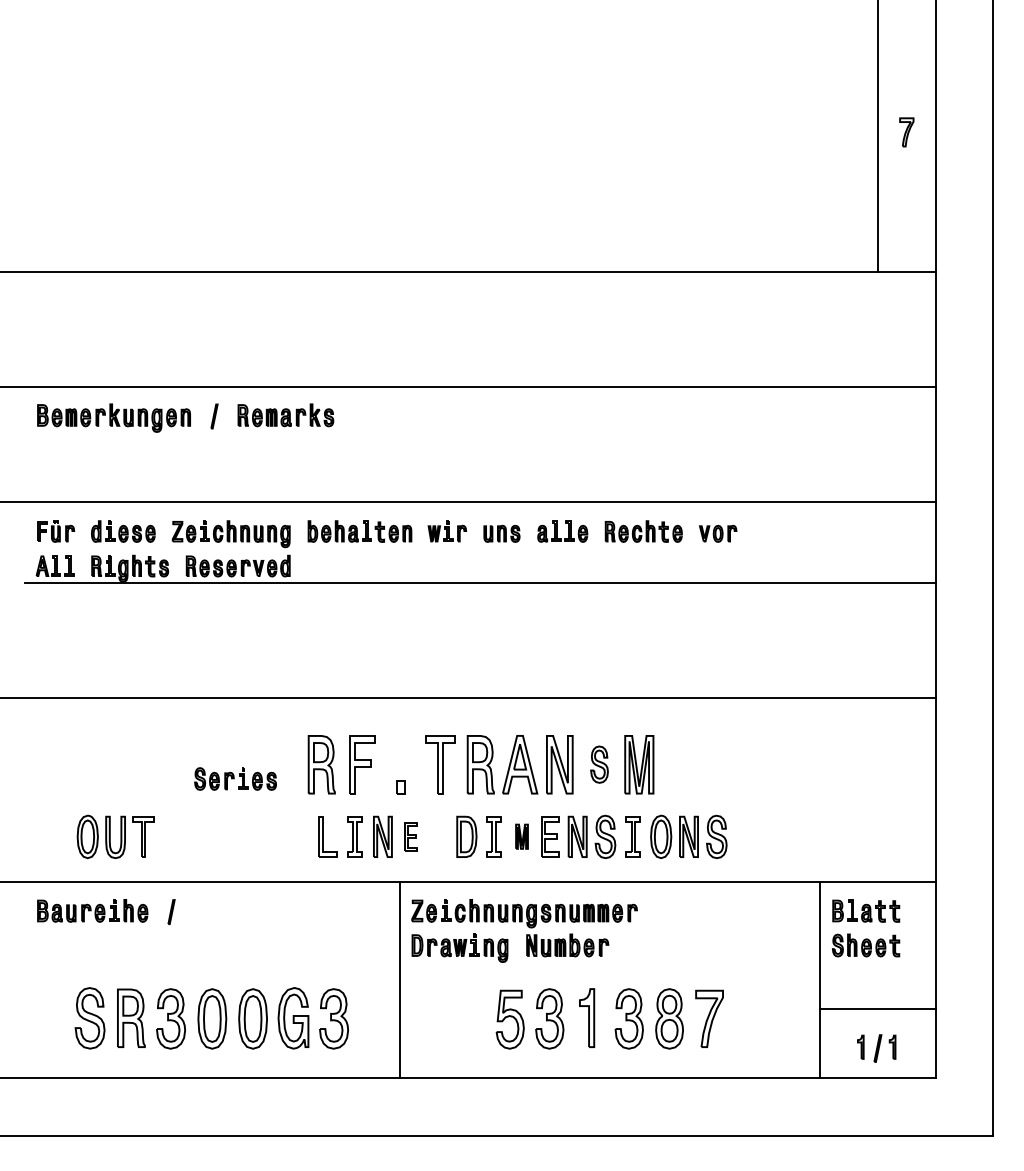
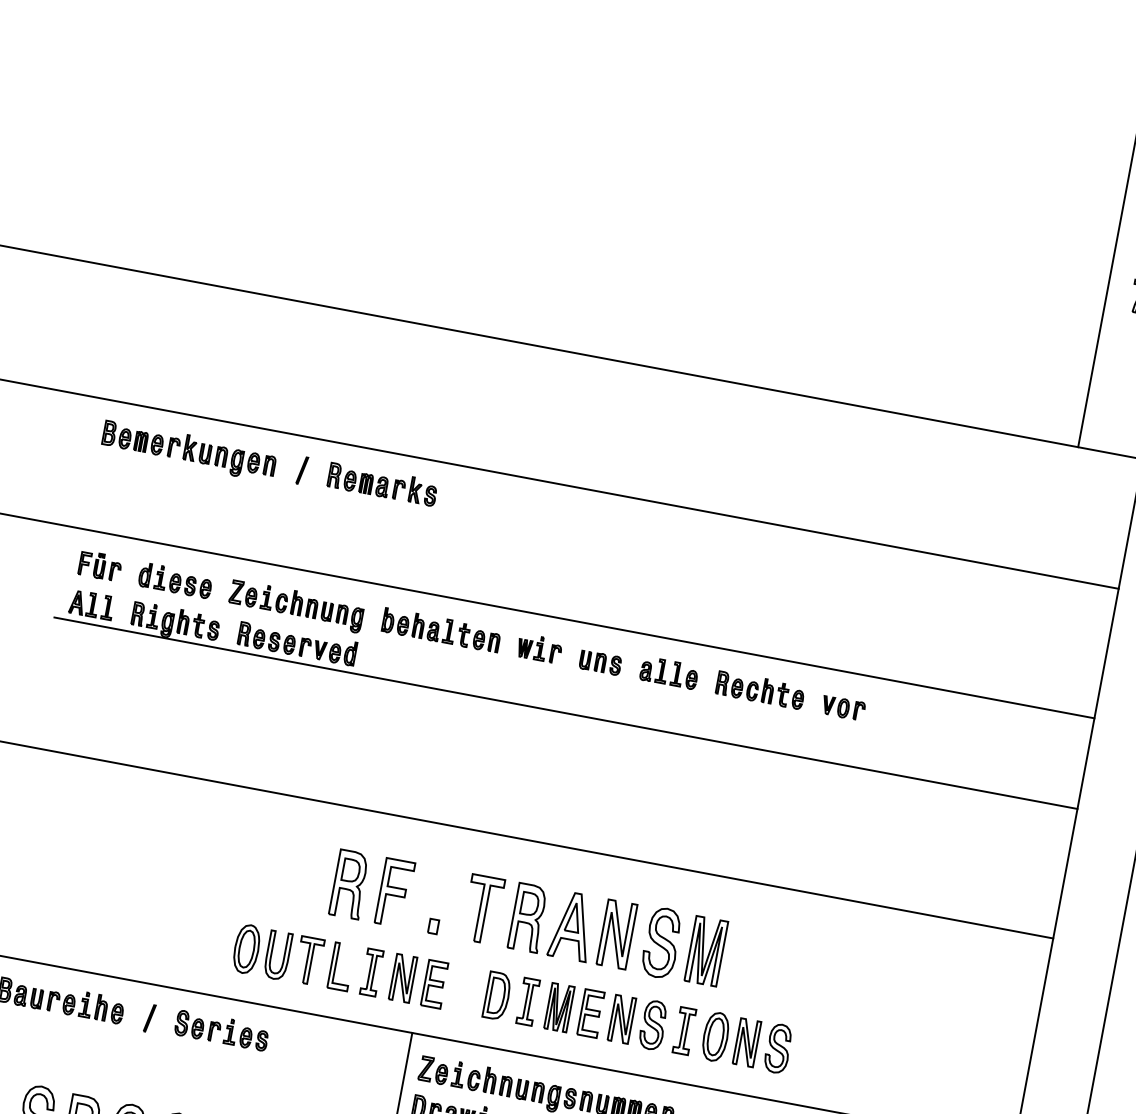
part: (599, 764) -> (661, 942), size x1.67
part: (235, 778) -> (221, 1030), moved
part: (115, 836) -> (277, 954), moved
part: (410, 836) -> (434, 983), size x1.43
part: (521, 836) -> (558, 1007), size x1.67

